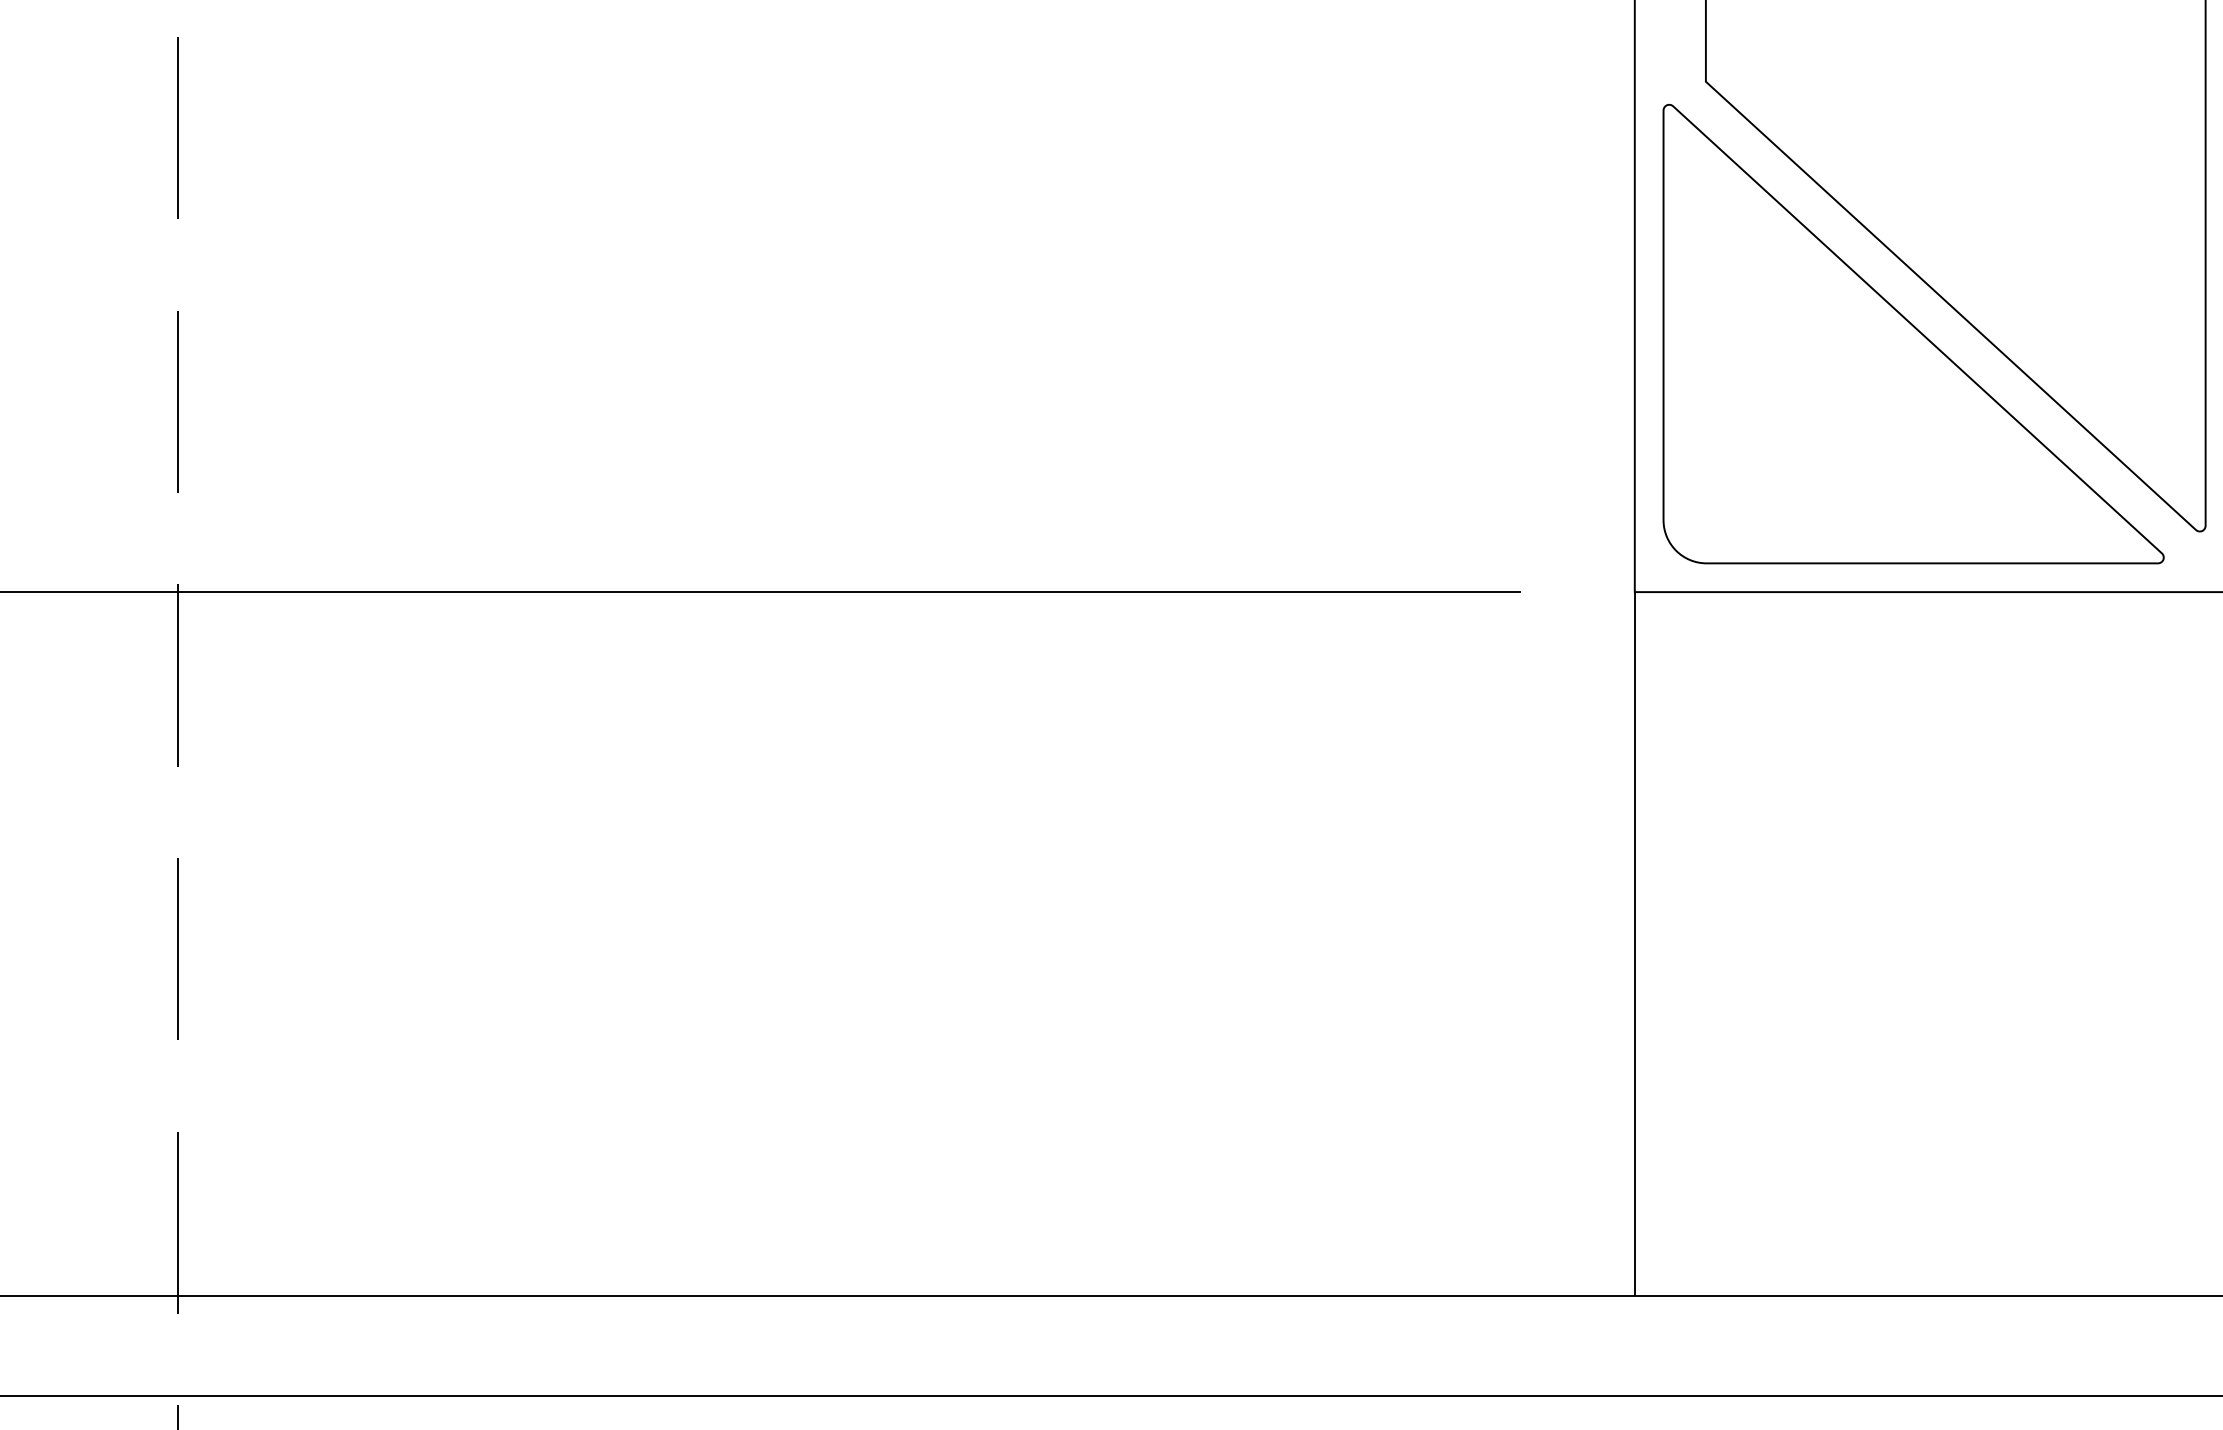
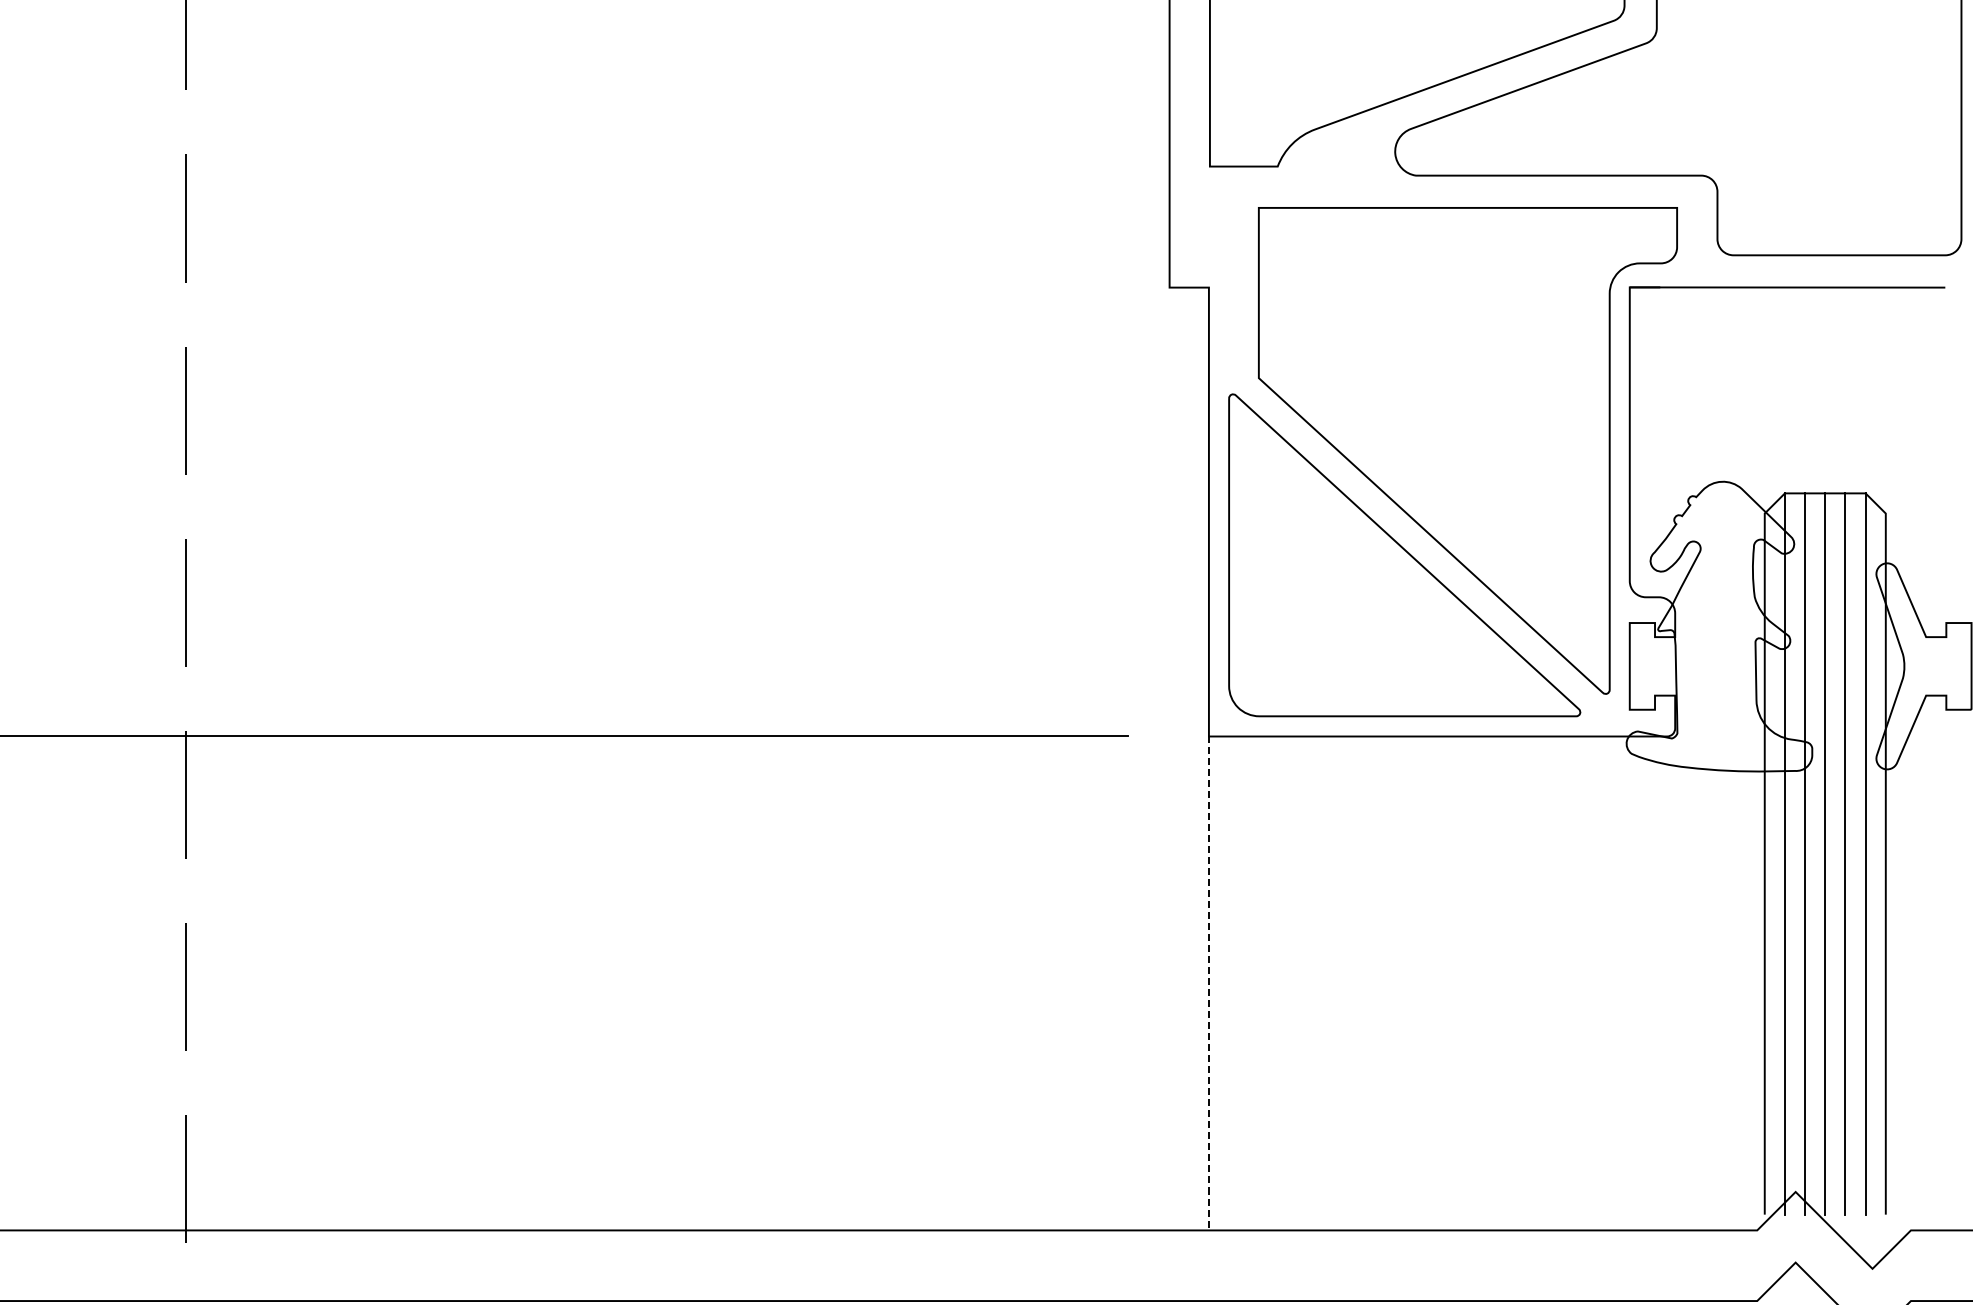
line: (1634, 943) -> (1208, 983), solid -> dashed

